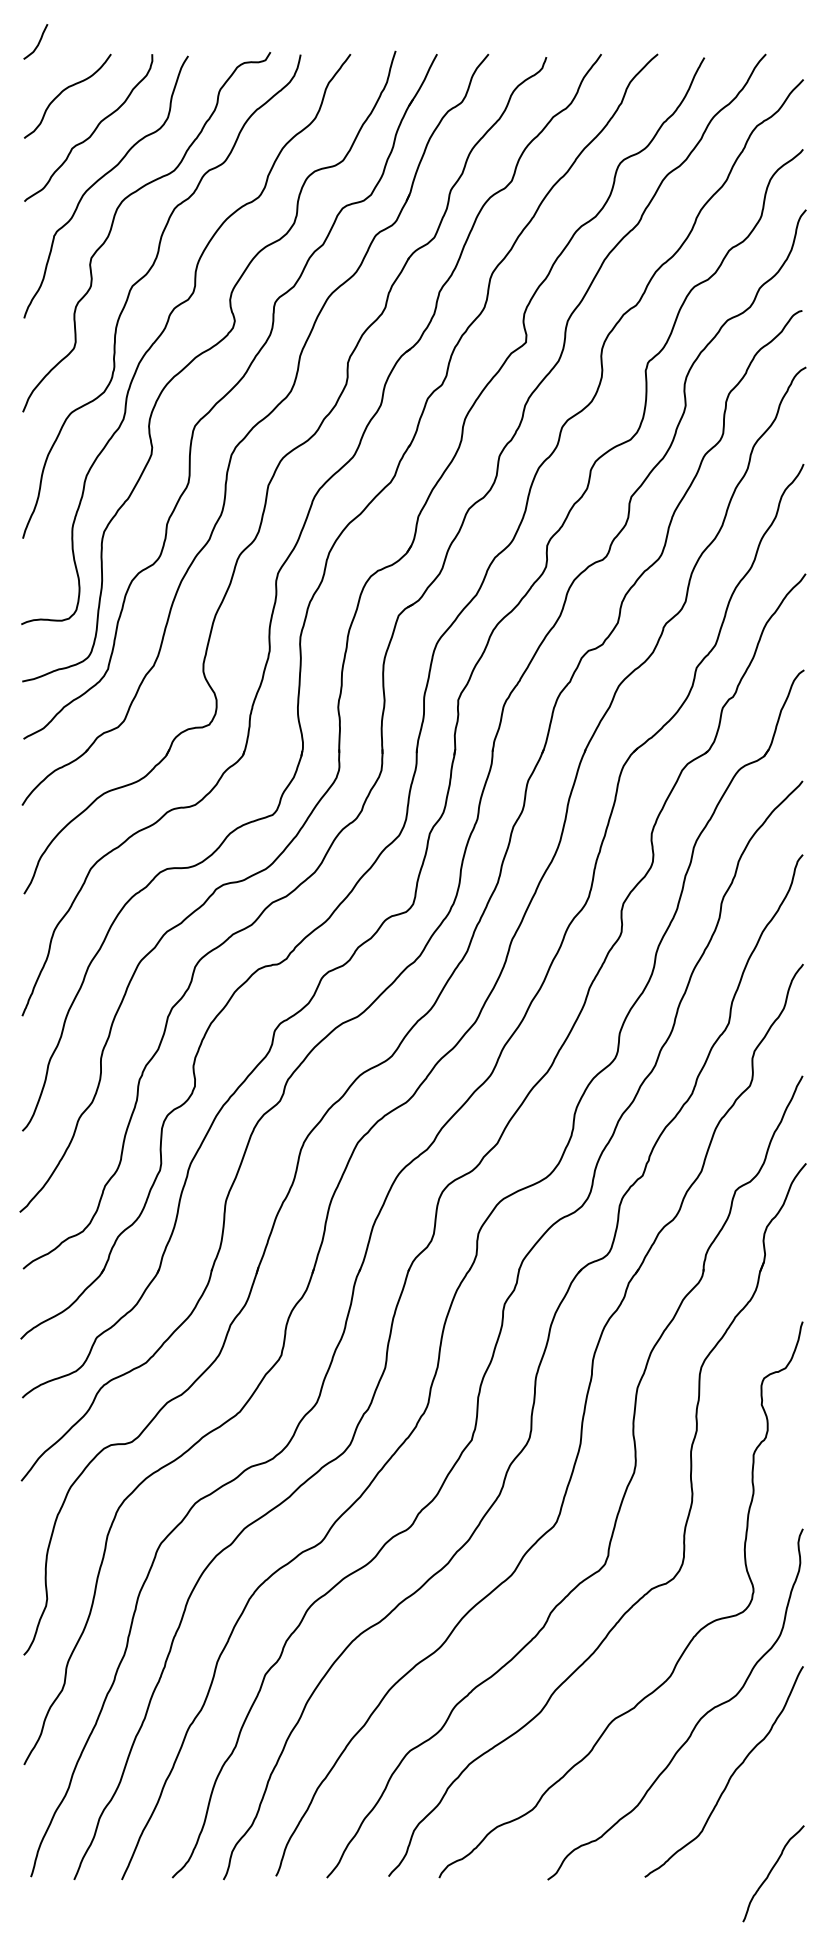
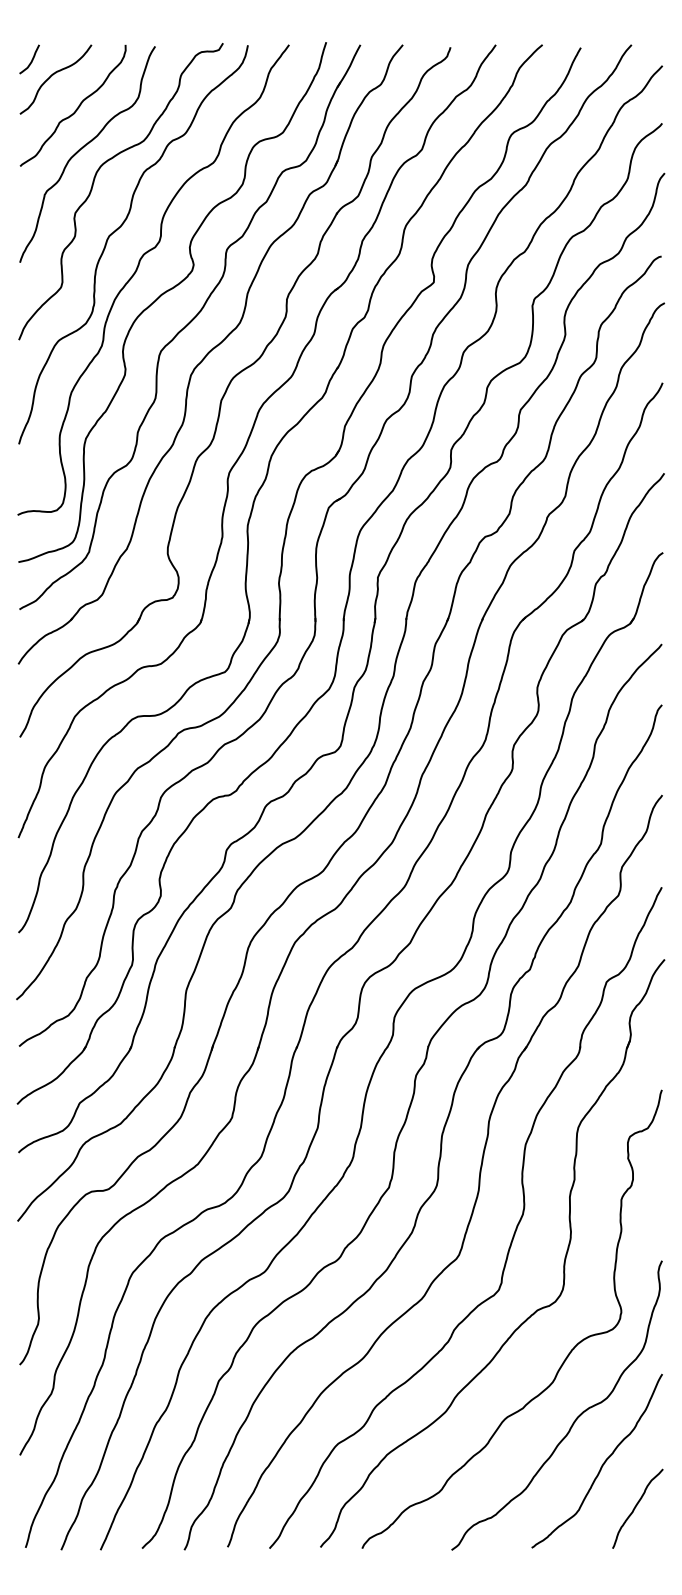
curve: (37, 43) -> (30, 60), moved
curve: (771, 1872) -> (636, 1507), moved

